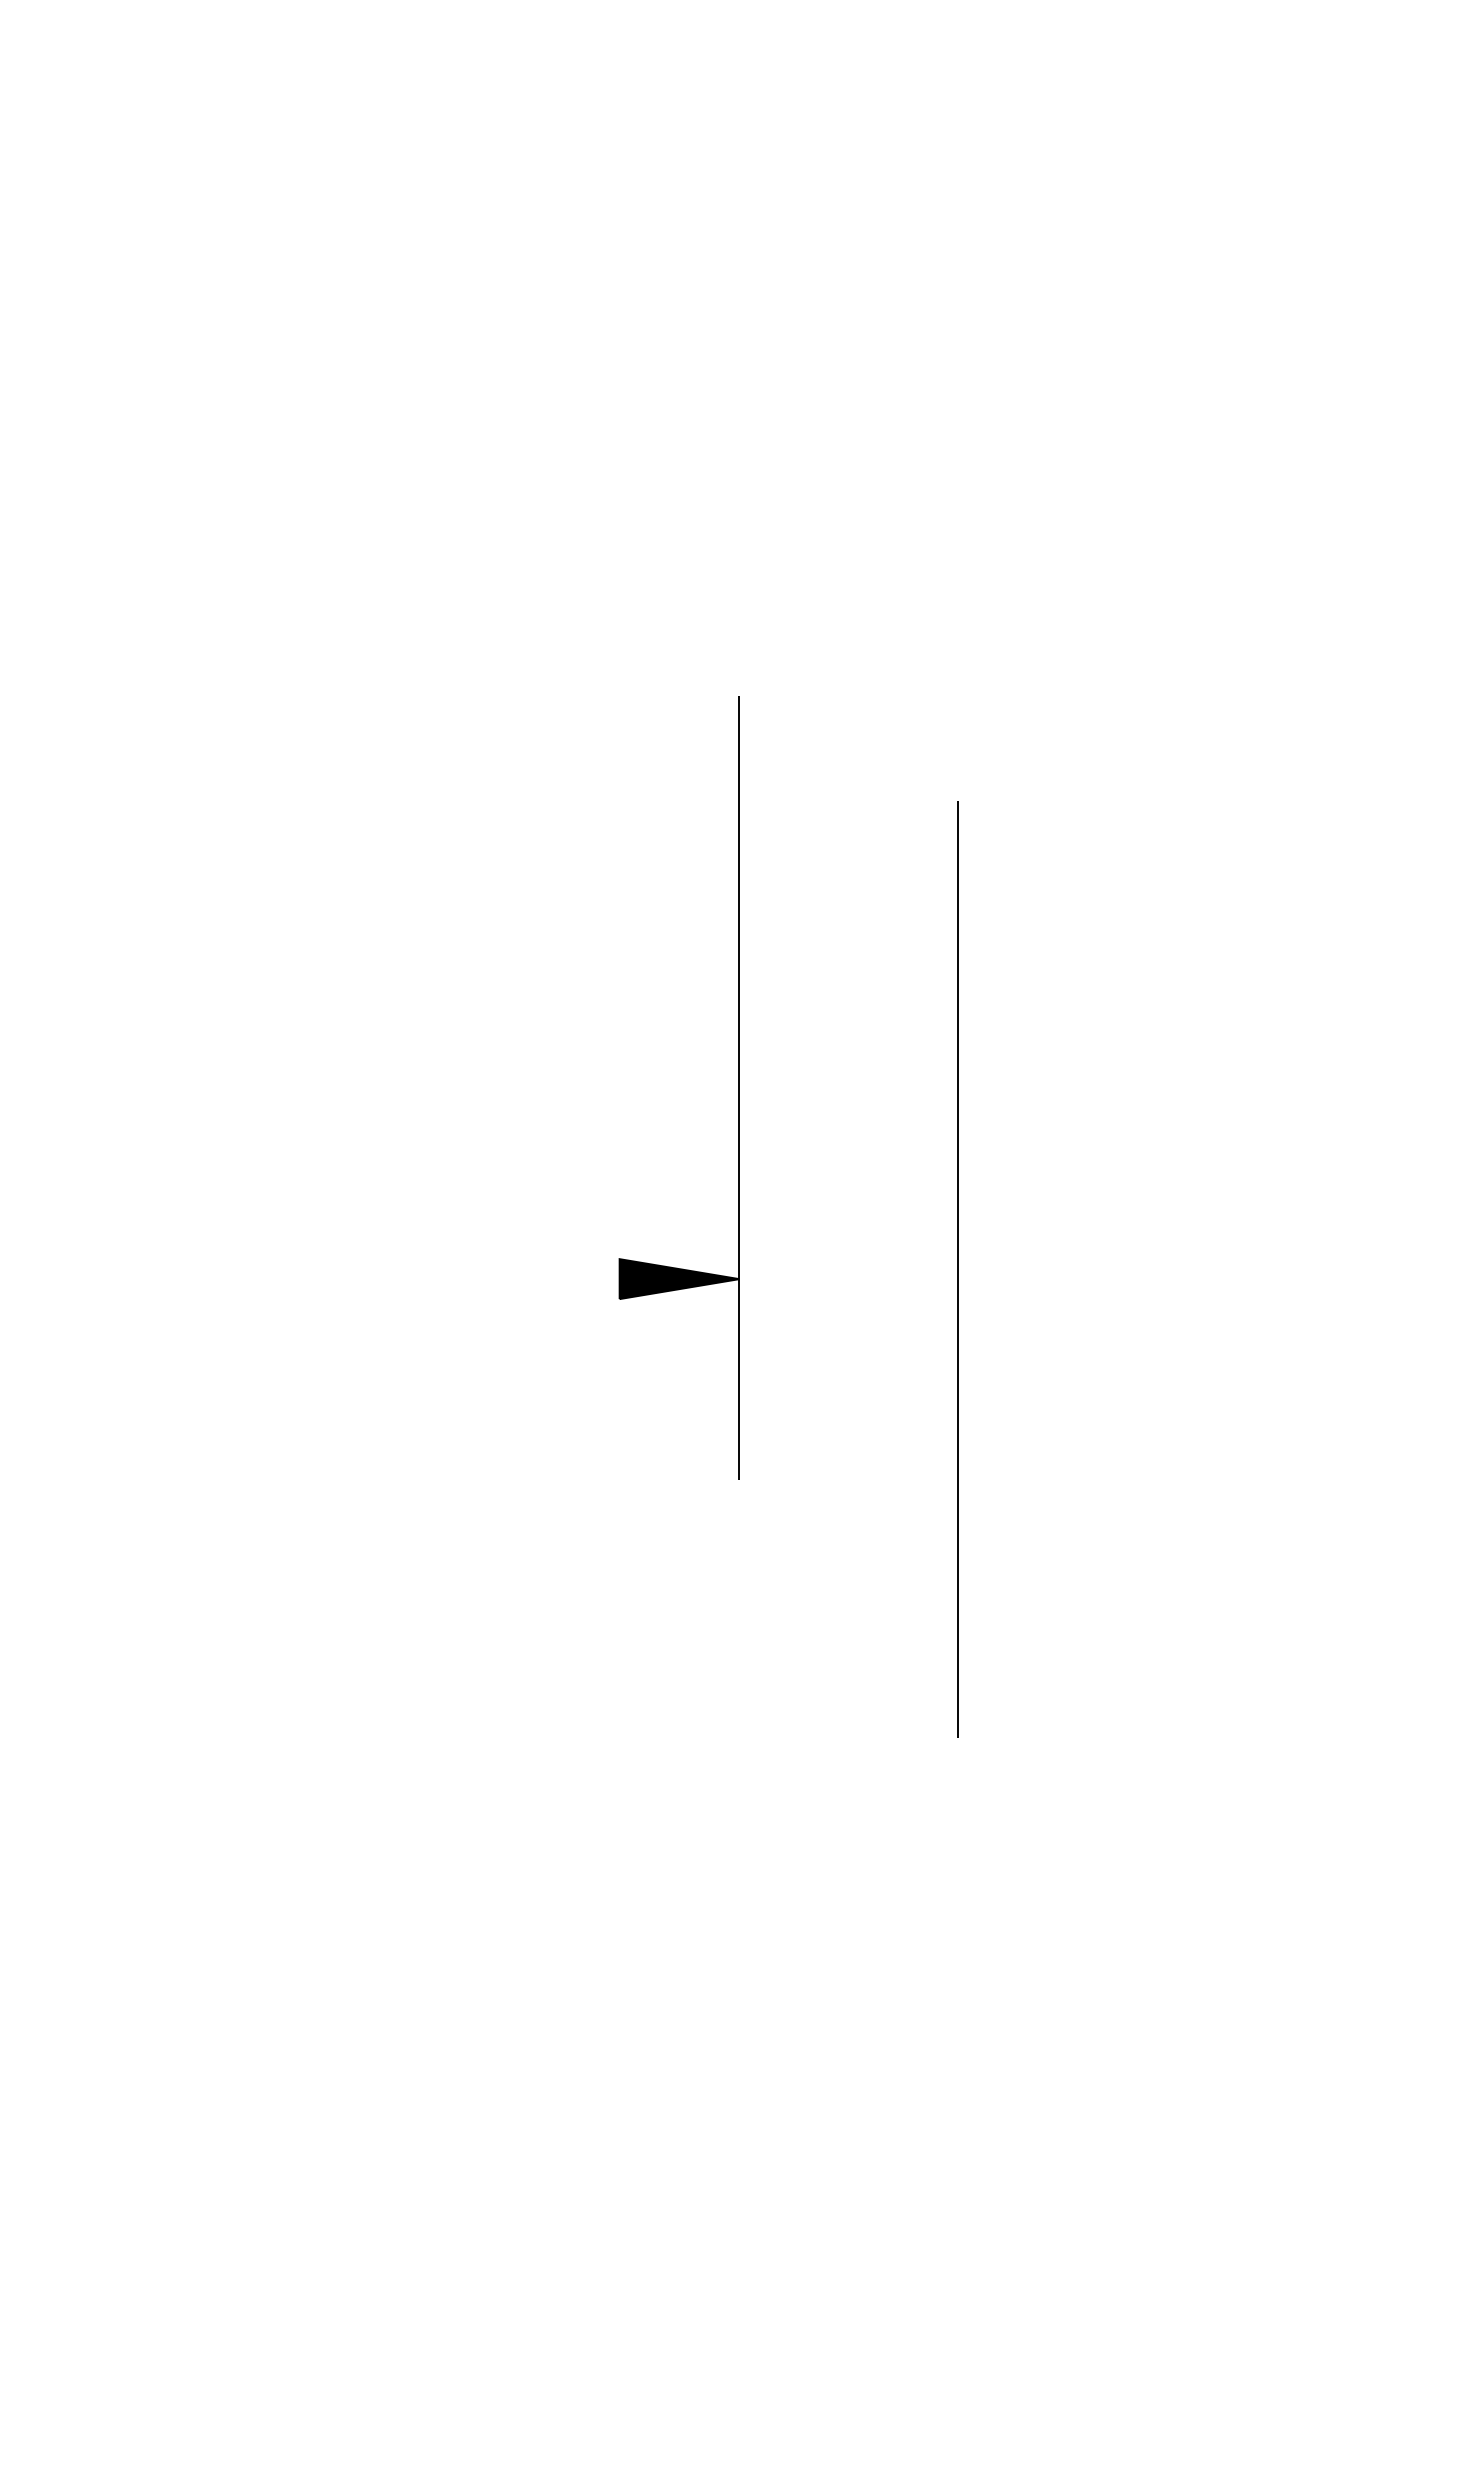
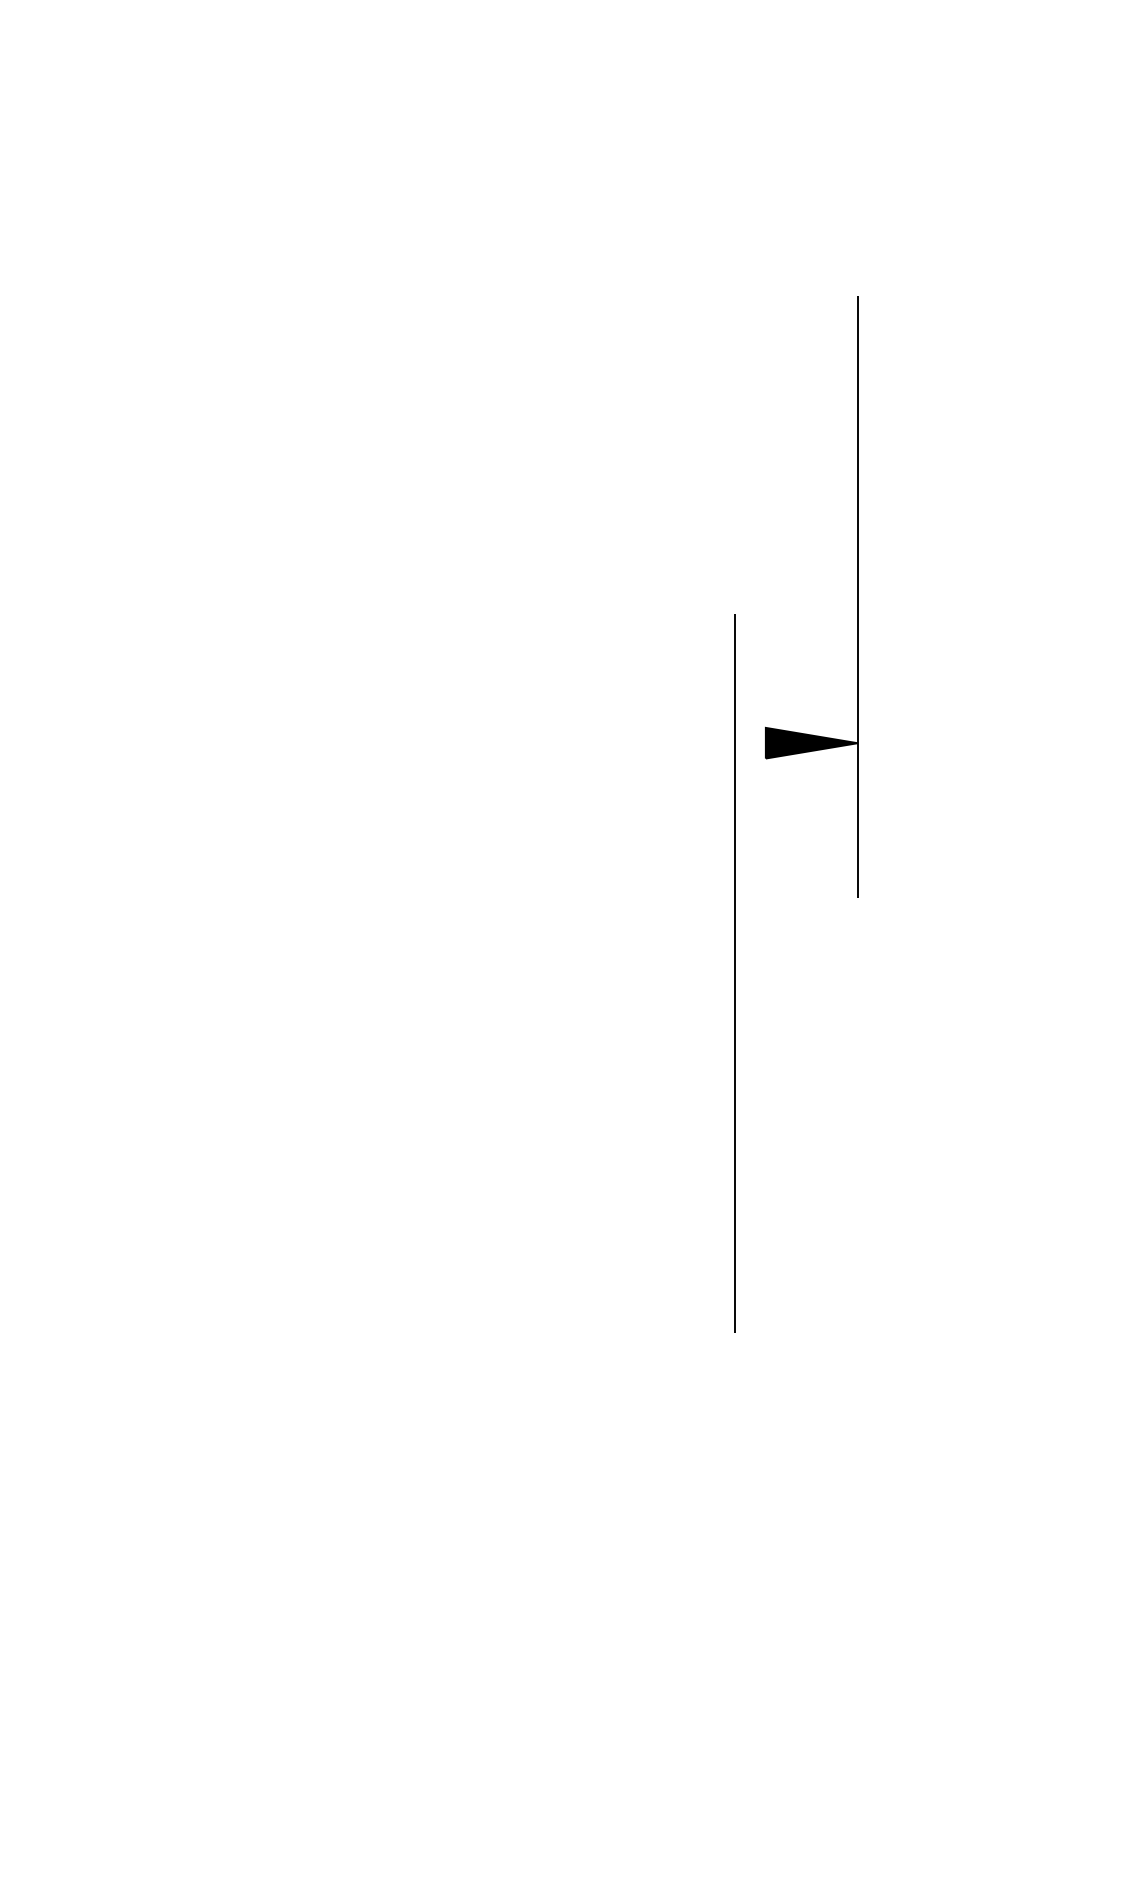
part: (738, 1087) -> (857, 596), moved

